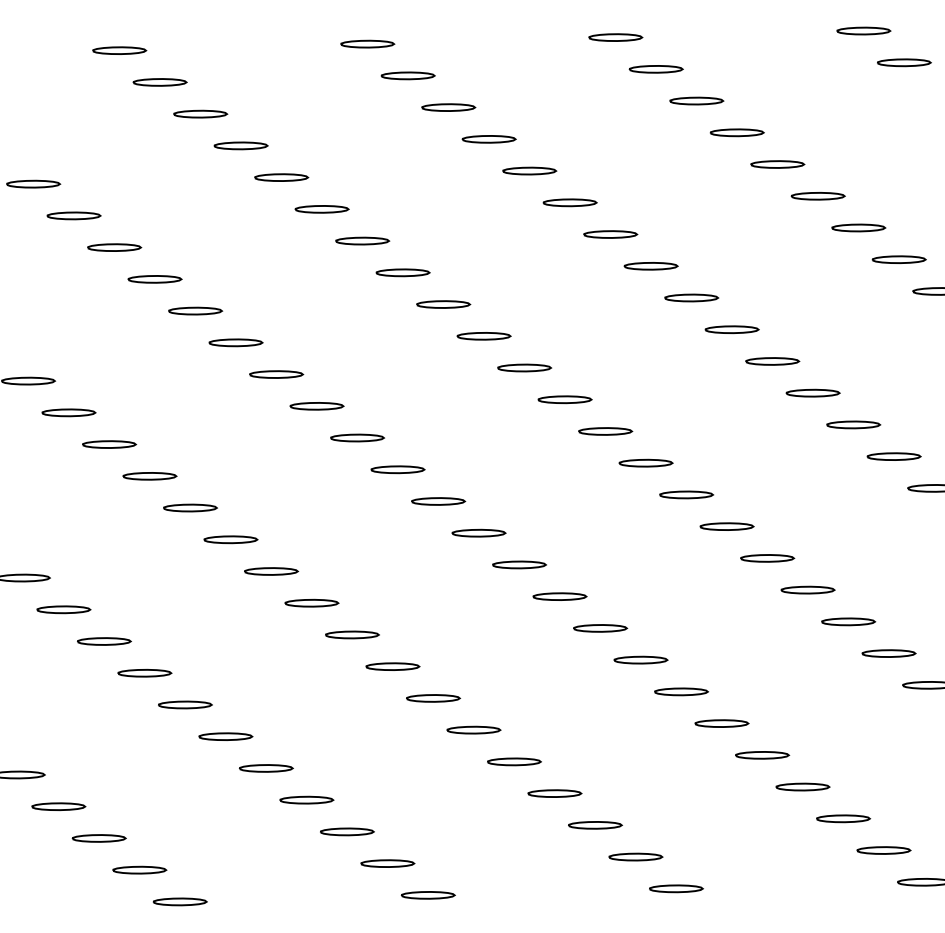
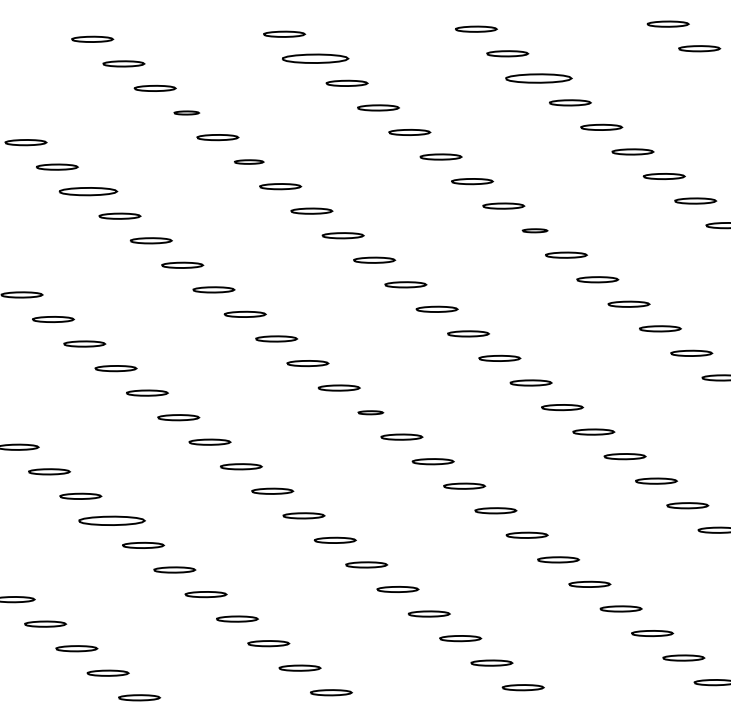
part: (407, 75) -> (315, 58), size x1.6
part: (696, 99) -> (538, 77), size x1.6
part: (241, 145) -> (186, 112), size x0.6
part: (321, 208) -> (248, 161), size x0.7
part: (114, 247) -> (88, 191), size x1.4
part: (690, 297) -> (534, 230), size x0.6
part: (478, 533) -> (370, 412), size x0.6
part: (144, 672) -> (111, 520), size x1.6

